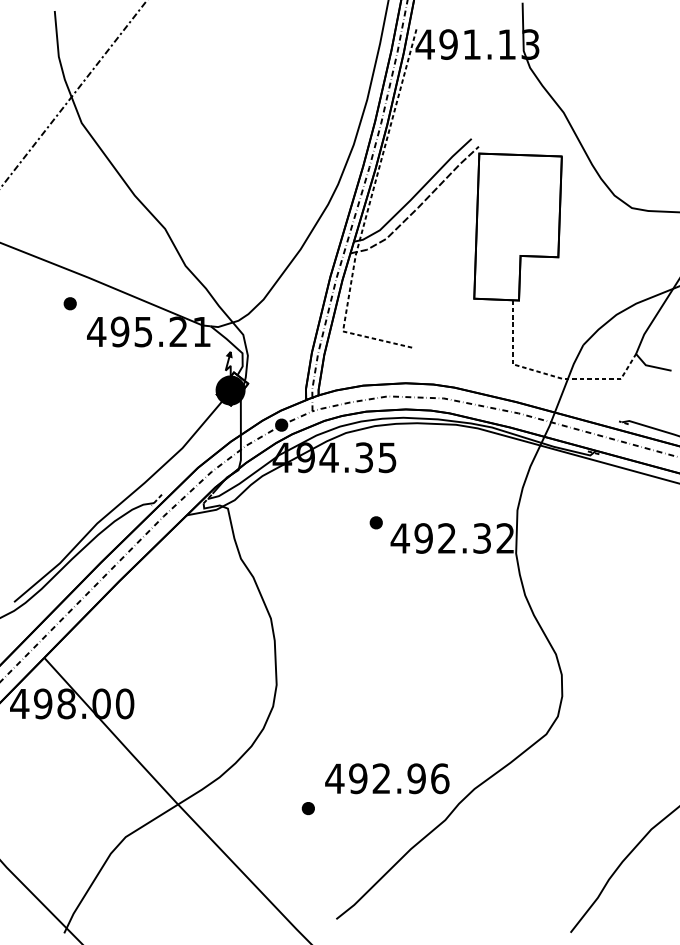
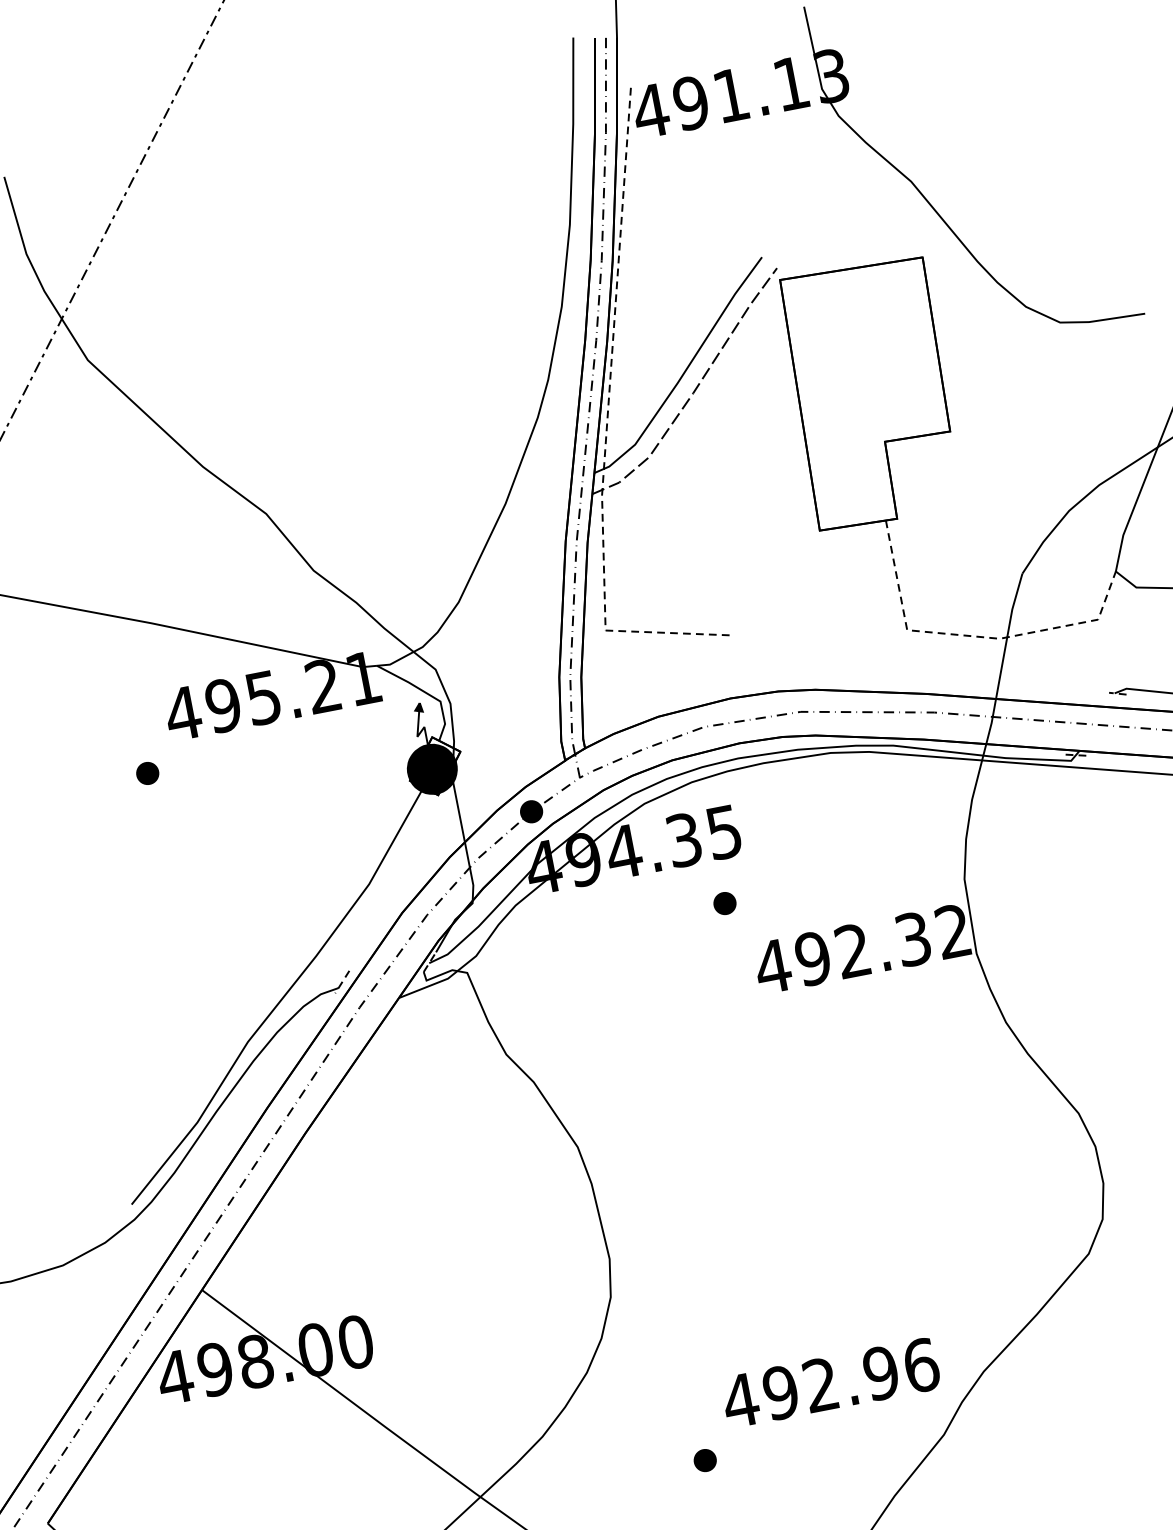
part: (69, 303) -> (146, 773), moved
part: (375, 522) -> (723, 903), moved

